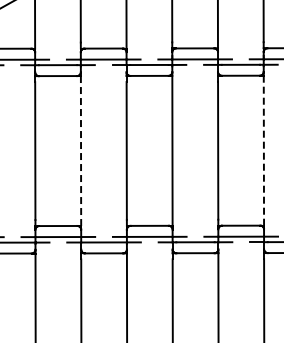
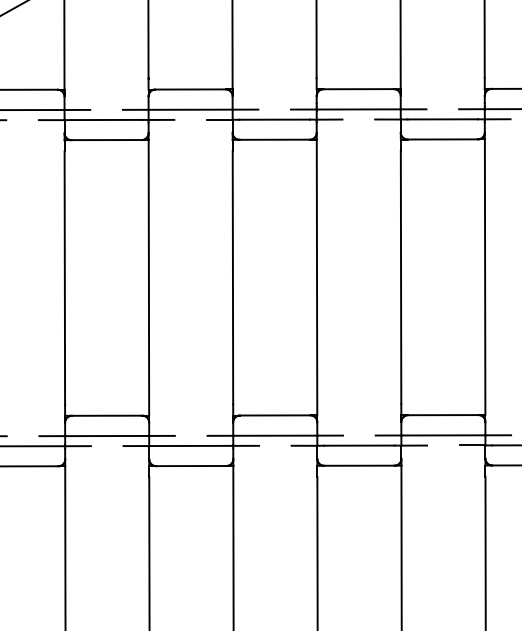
line: (263, 150) -> (484, 276), dashed -> solid
line: (81, 151) -> (149, 278), dashed -> solid

